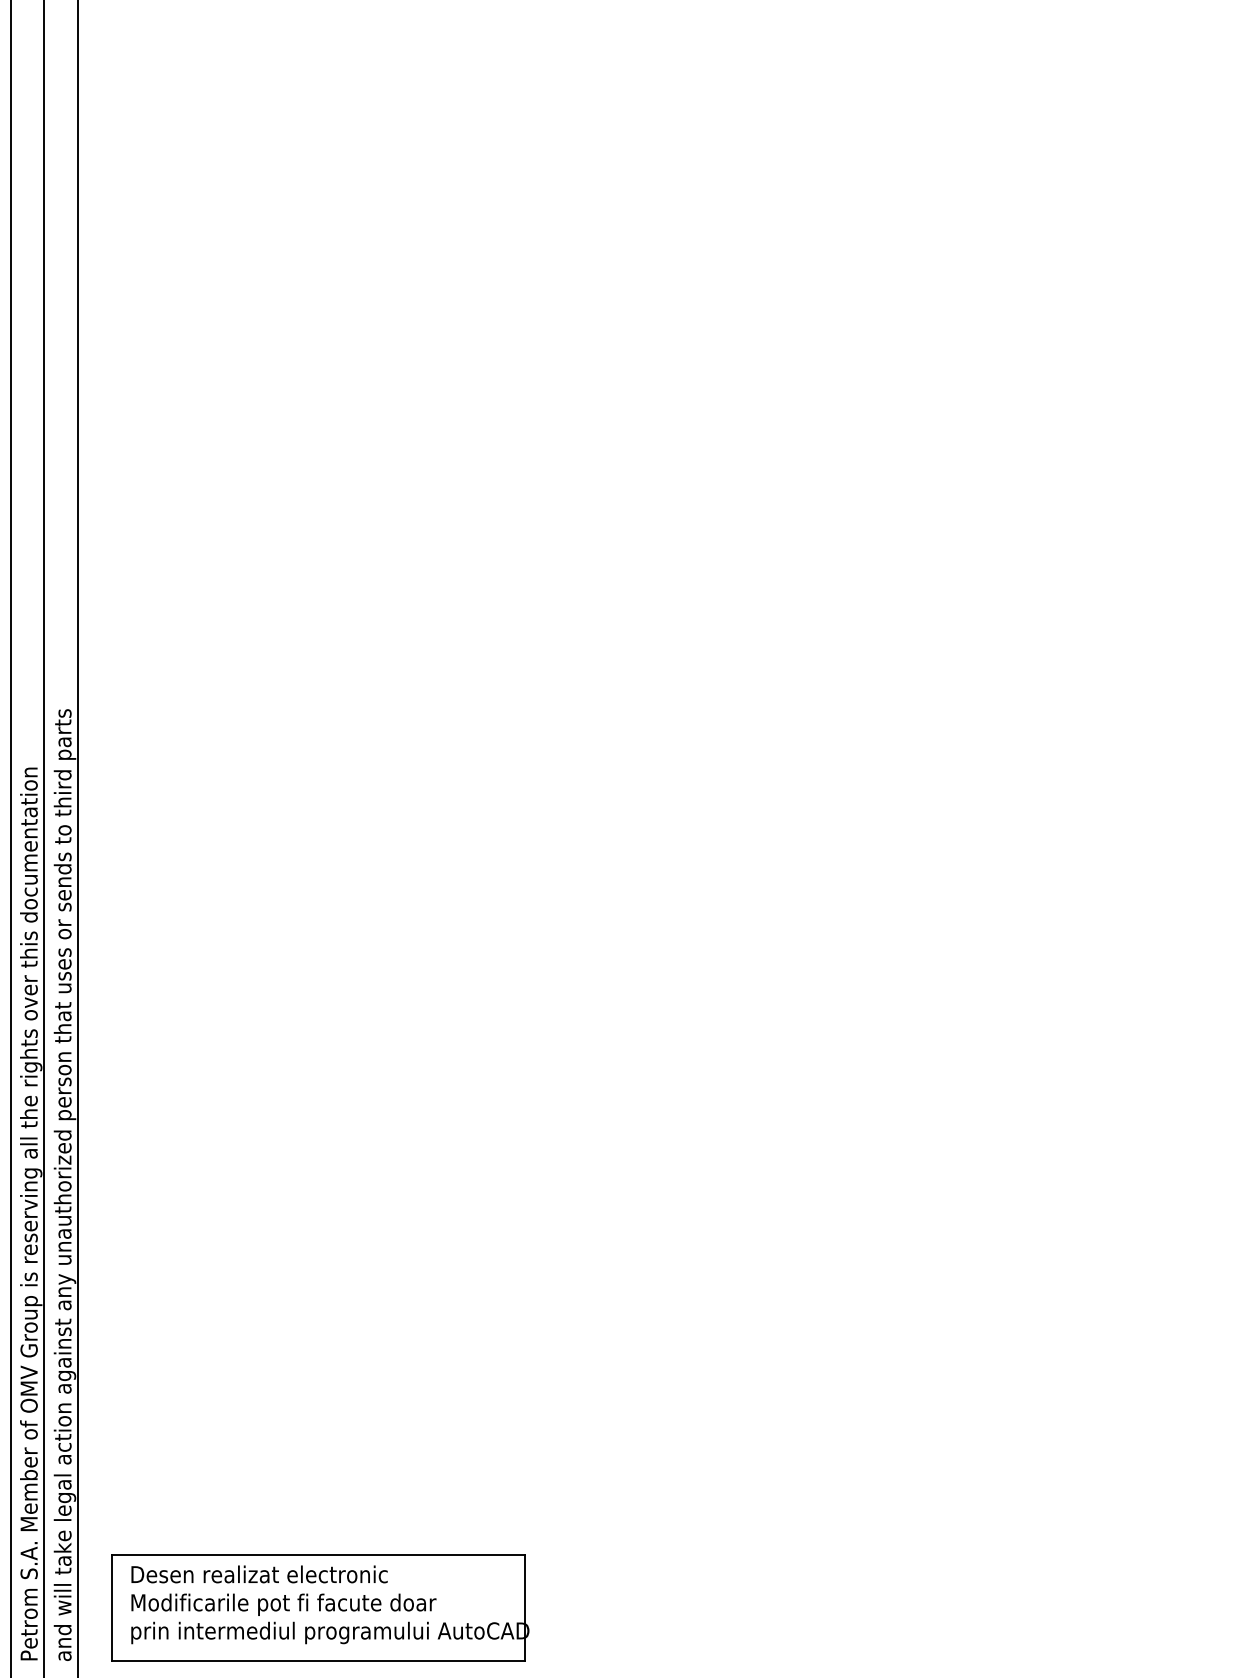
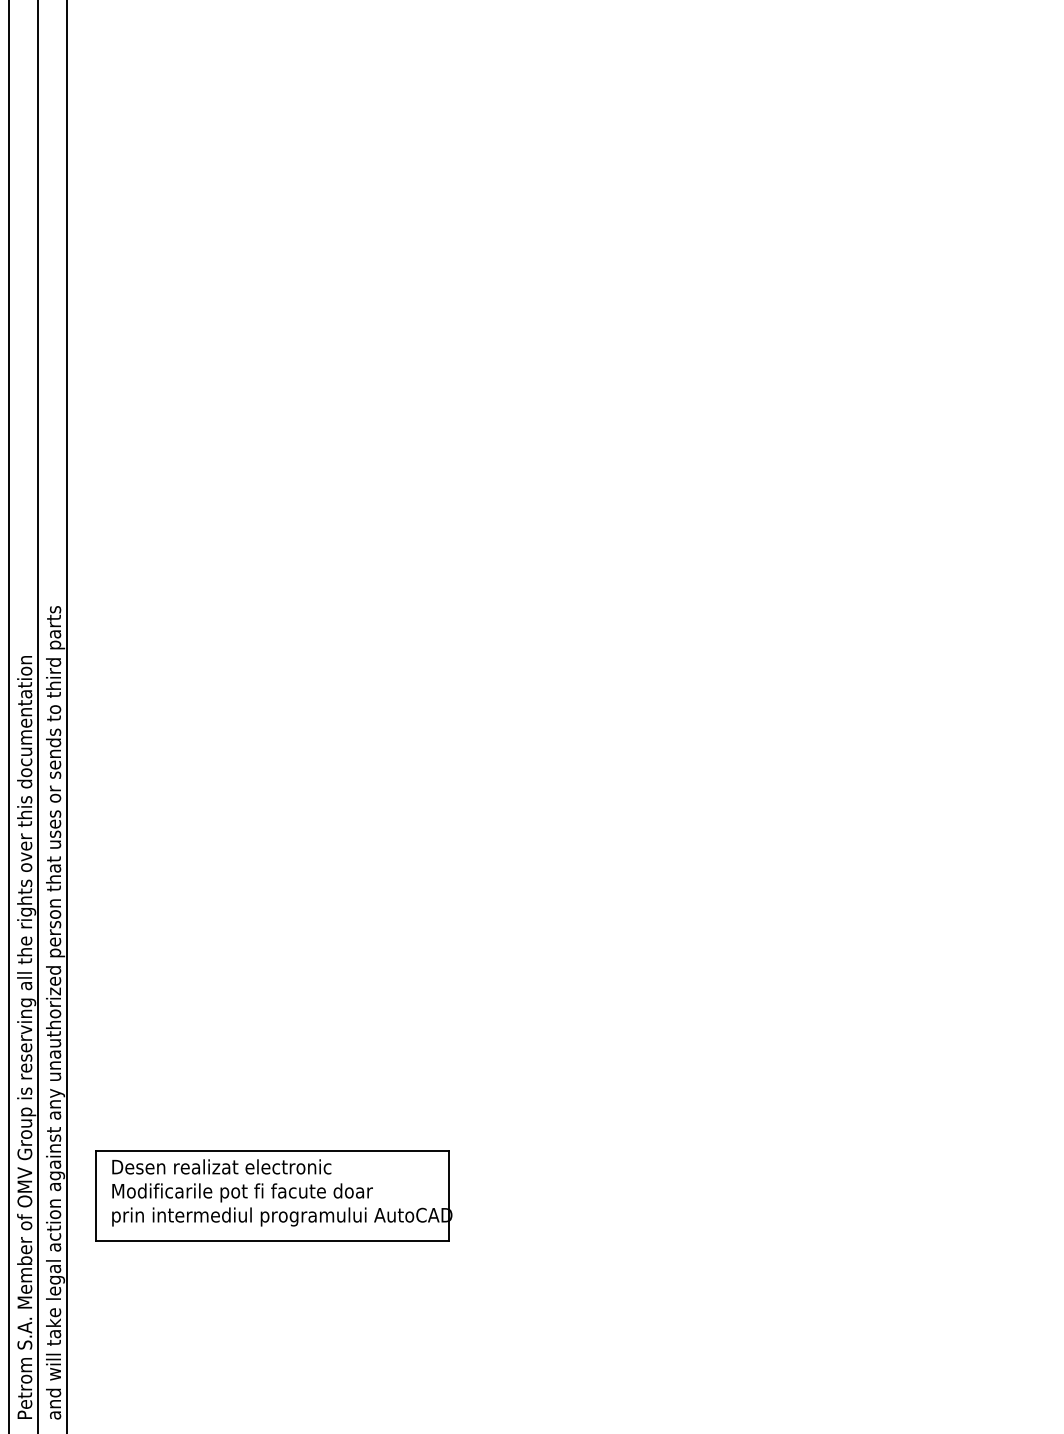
part: (320, 1607) -> (273, 1195), moved

